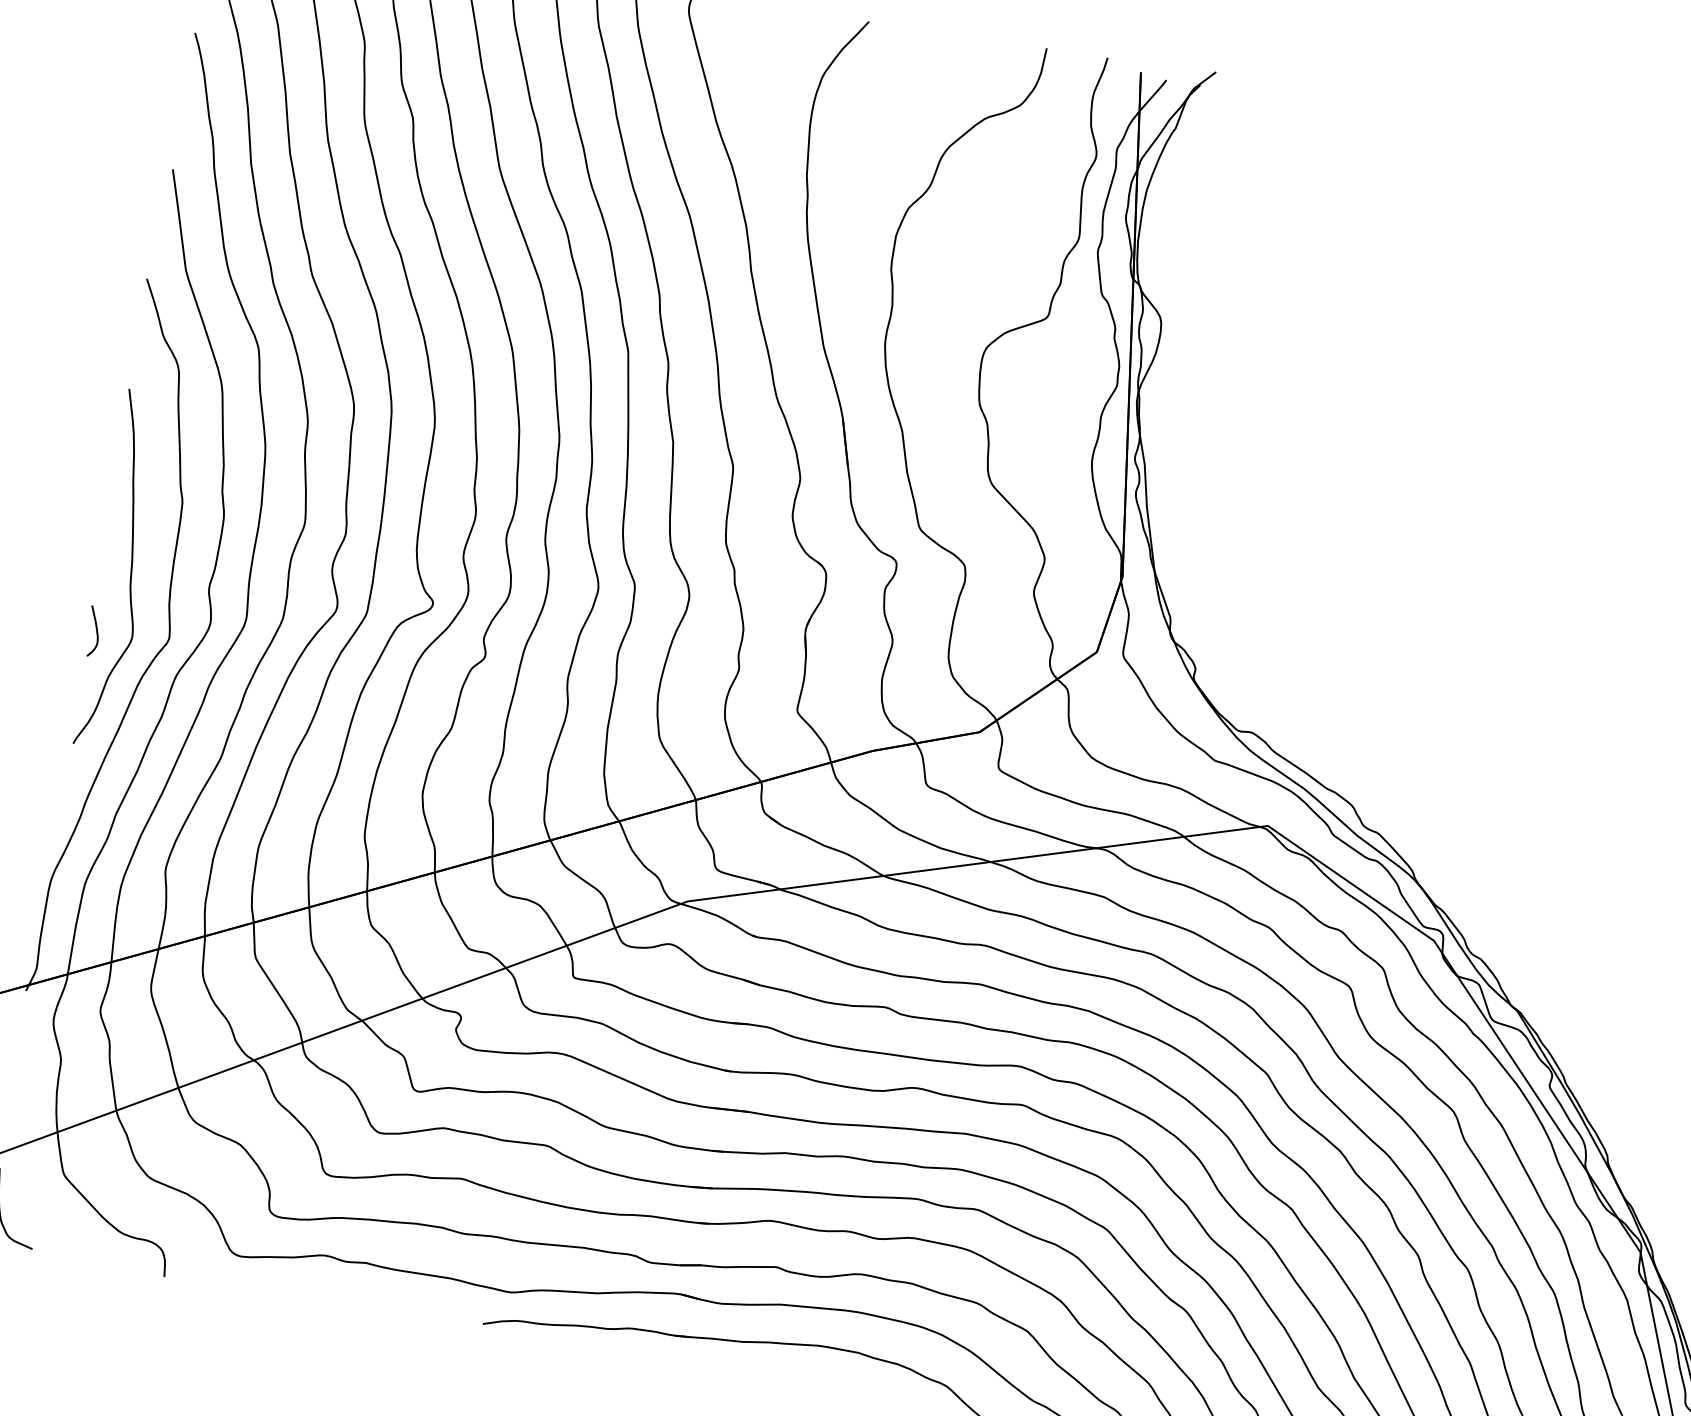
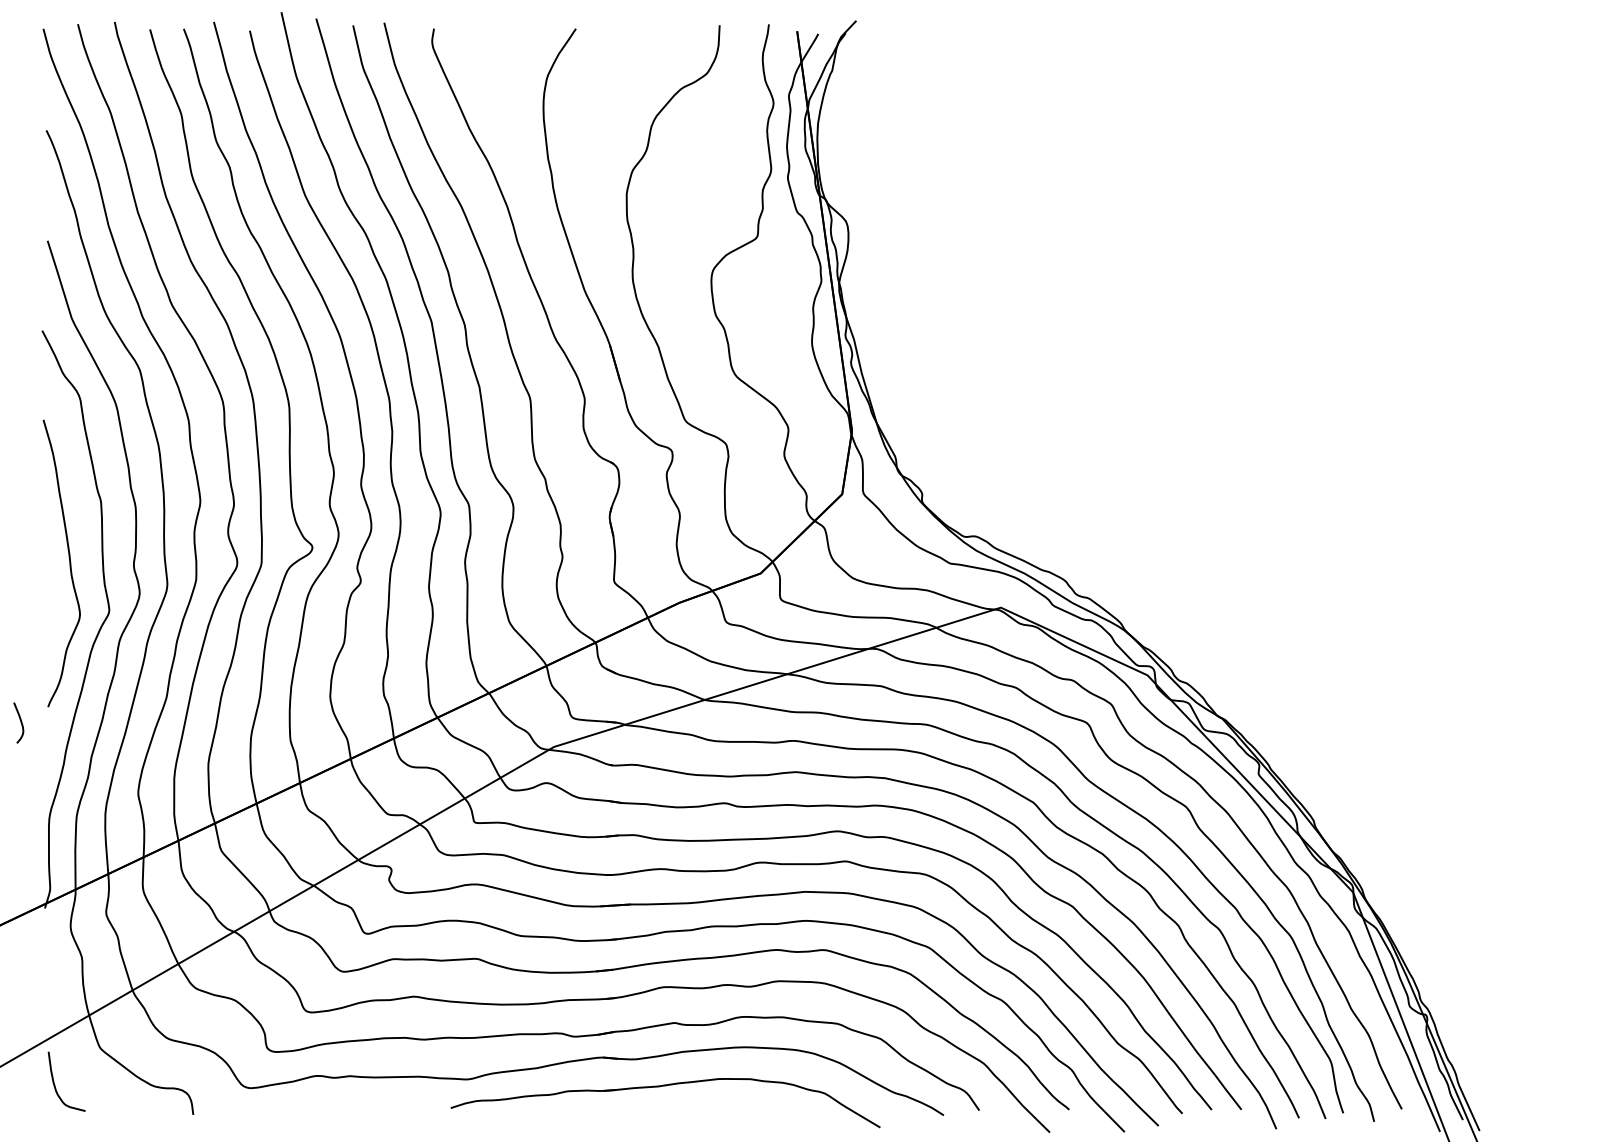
curve: (95, 631) -> (20, 722), moved

